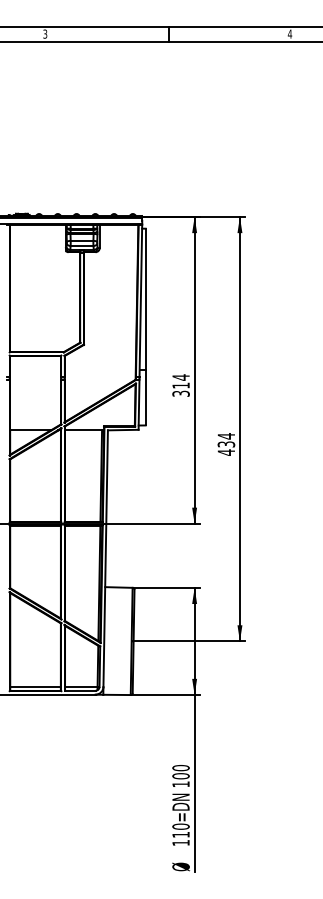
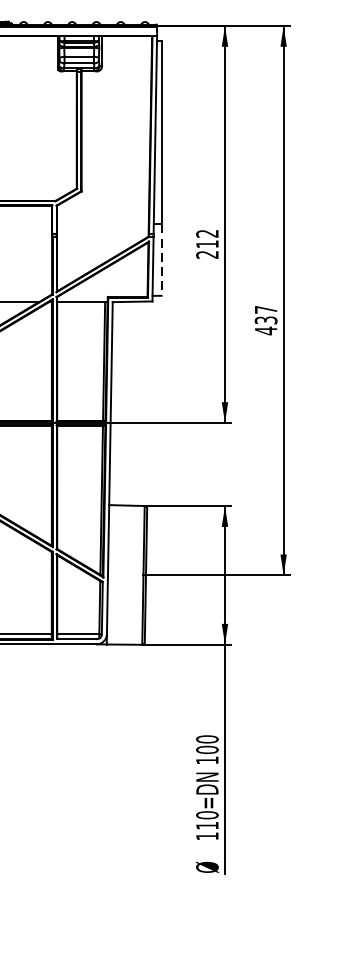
text: (180, 385) -> (206, 244), 314 -> 212
line: (145, 397) -> (161, 259), solid -> dashed
text: (225, 436) -> (264, 310), 434 -> 437

